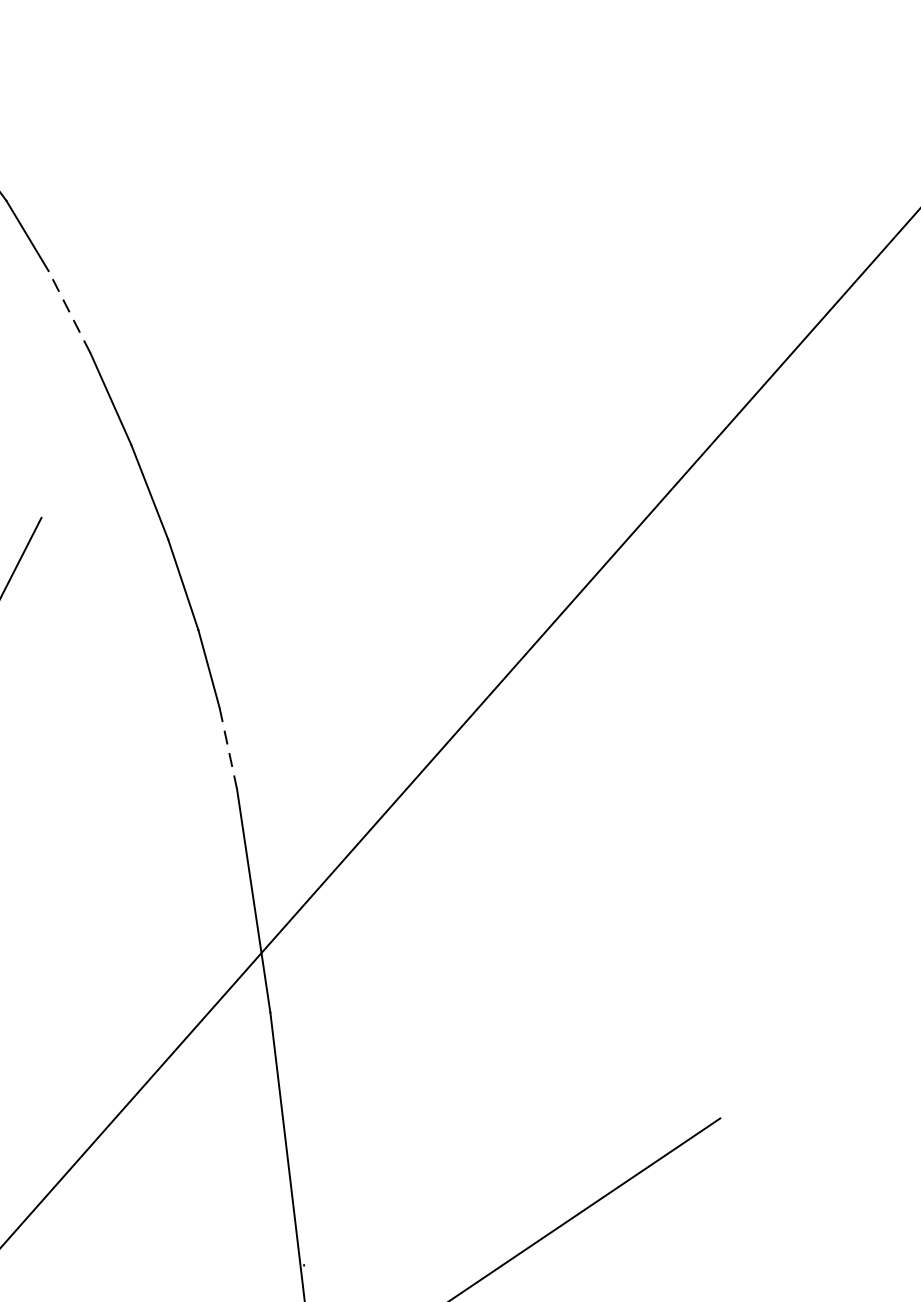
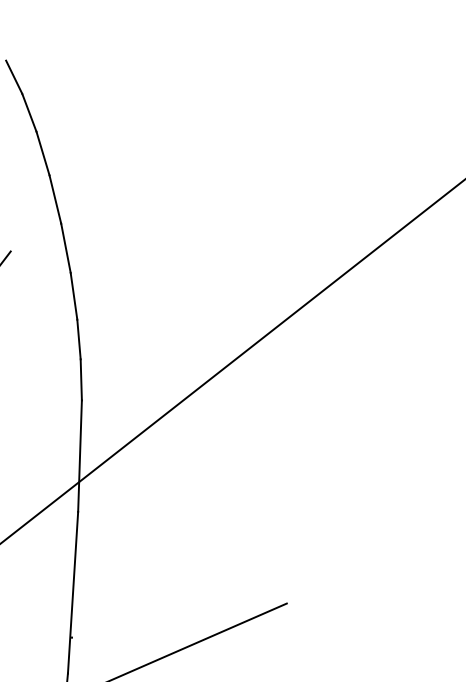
line: (70, 311) -> (43, 153), dashed -> solid
line: (228, 747) -> (81, 379), dashed -> solid

